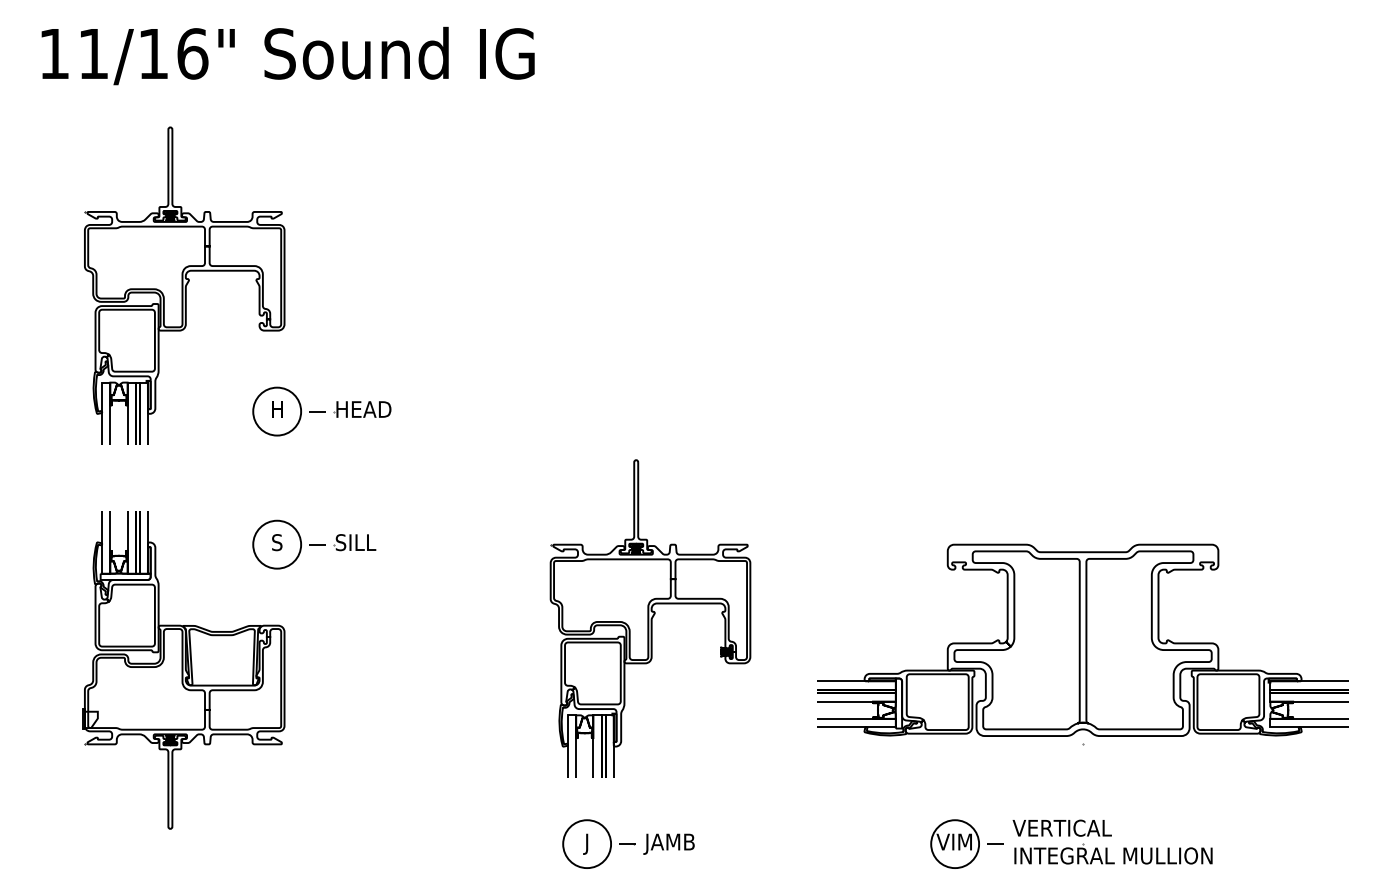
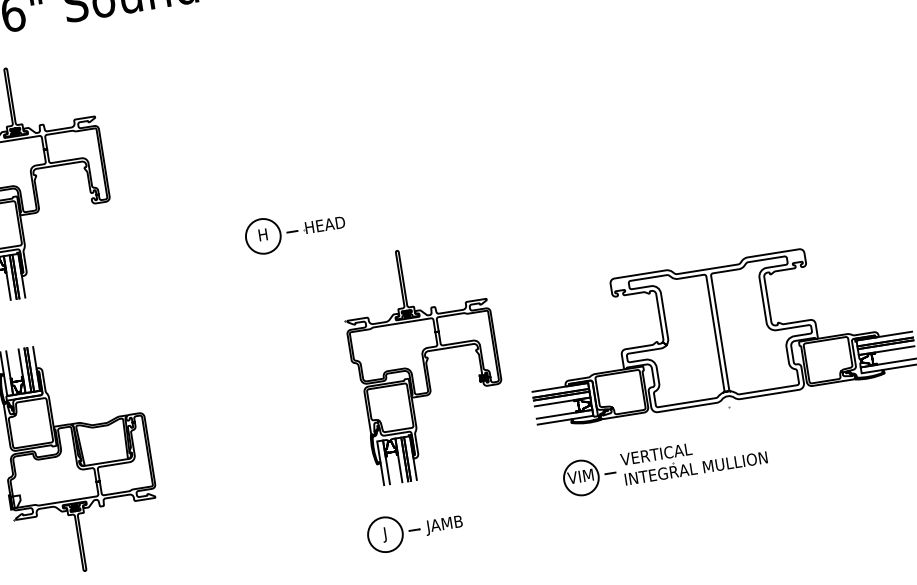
part: (321, 411) -> (295, 231), moved
part: (314, 544) -> (156, 350), removed
part: (650, 618) -> (425, 362), moved
part: (1071, 843) -> (664, 464), moved

